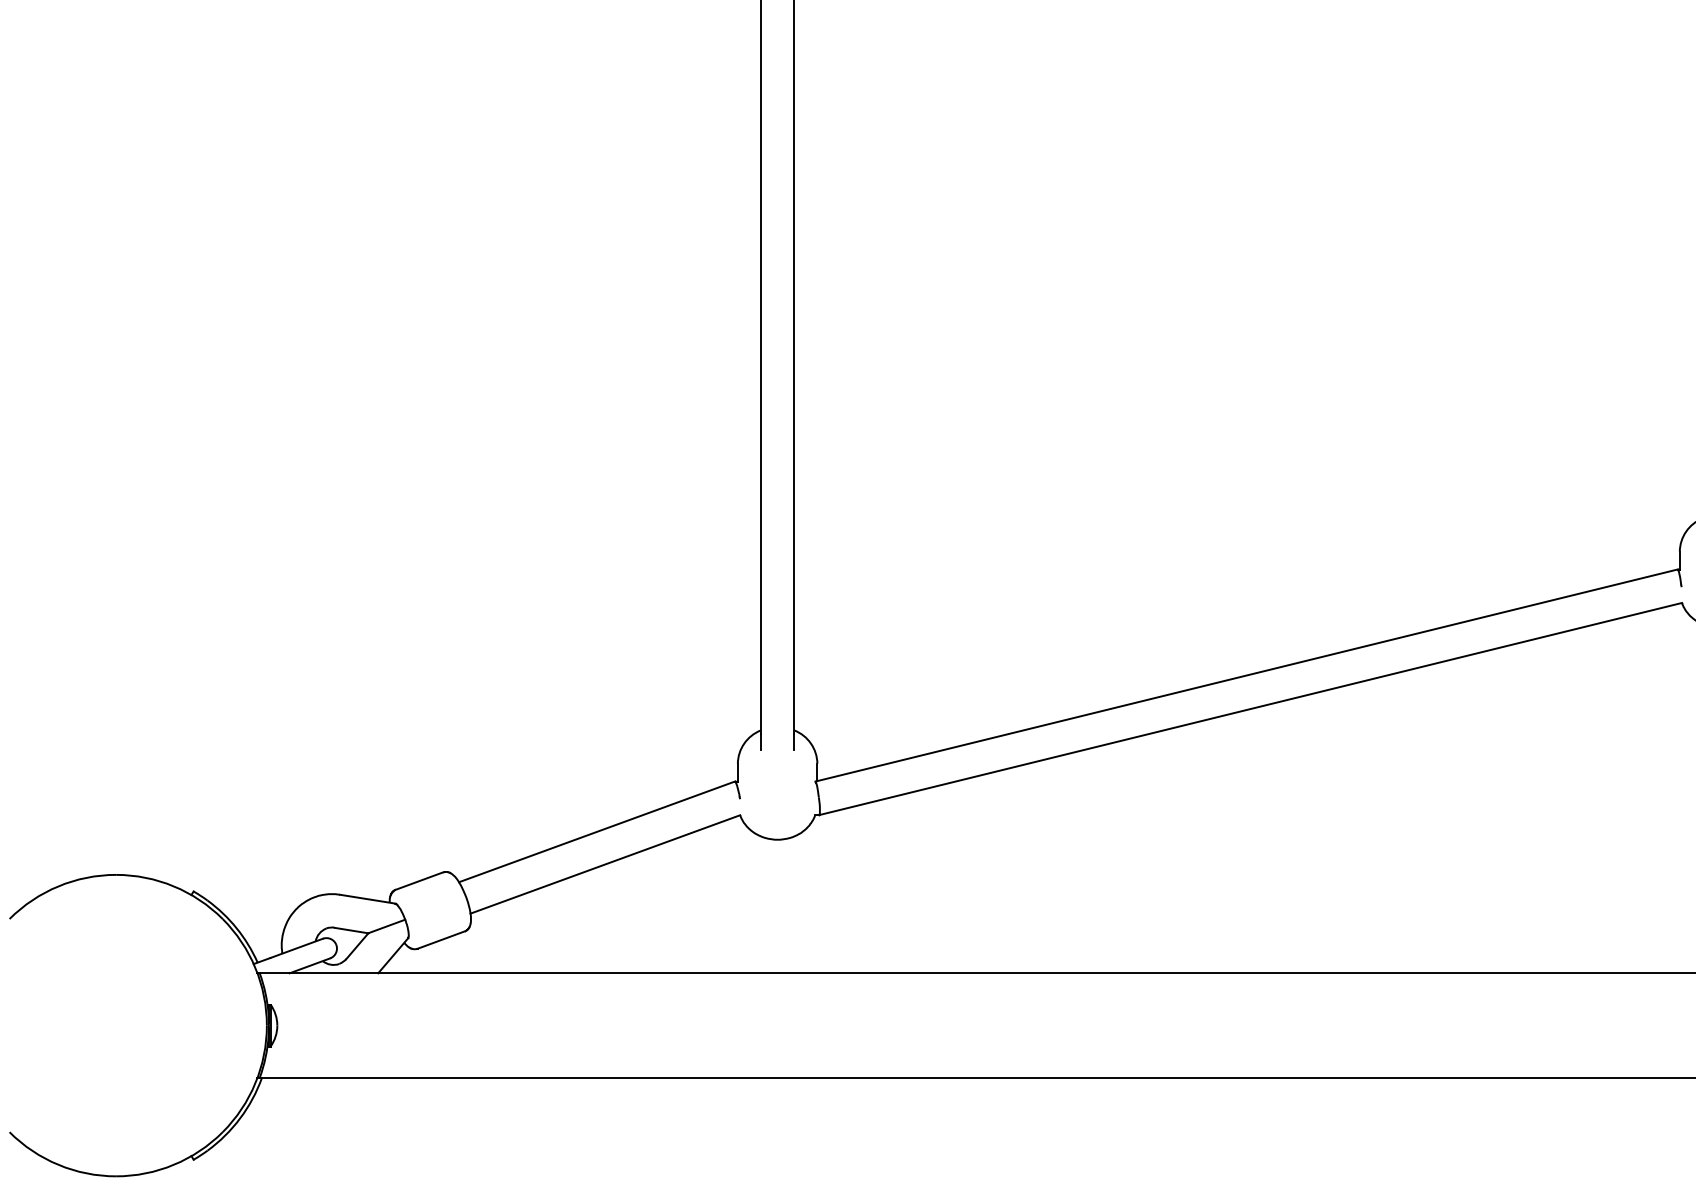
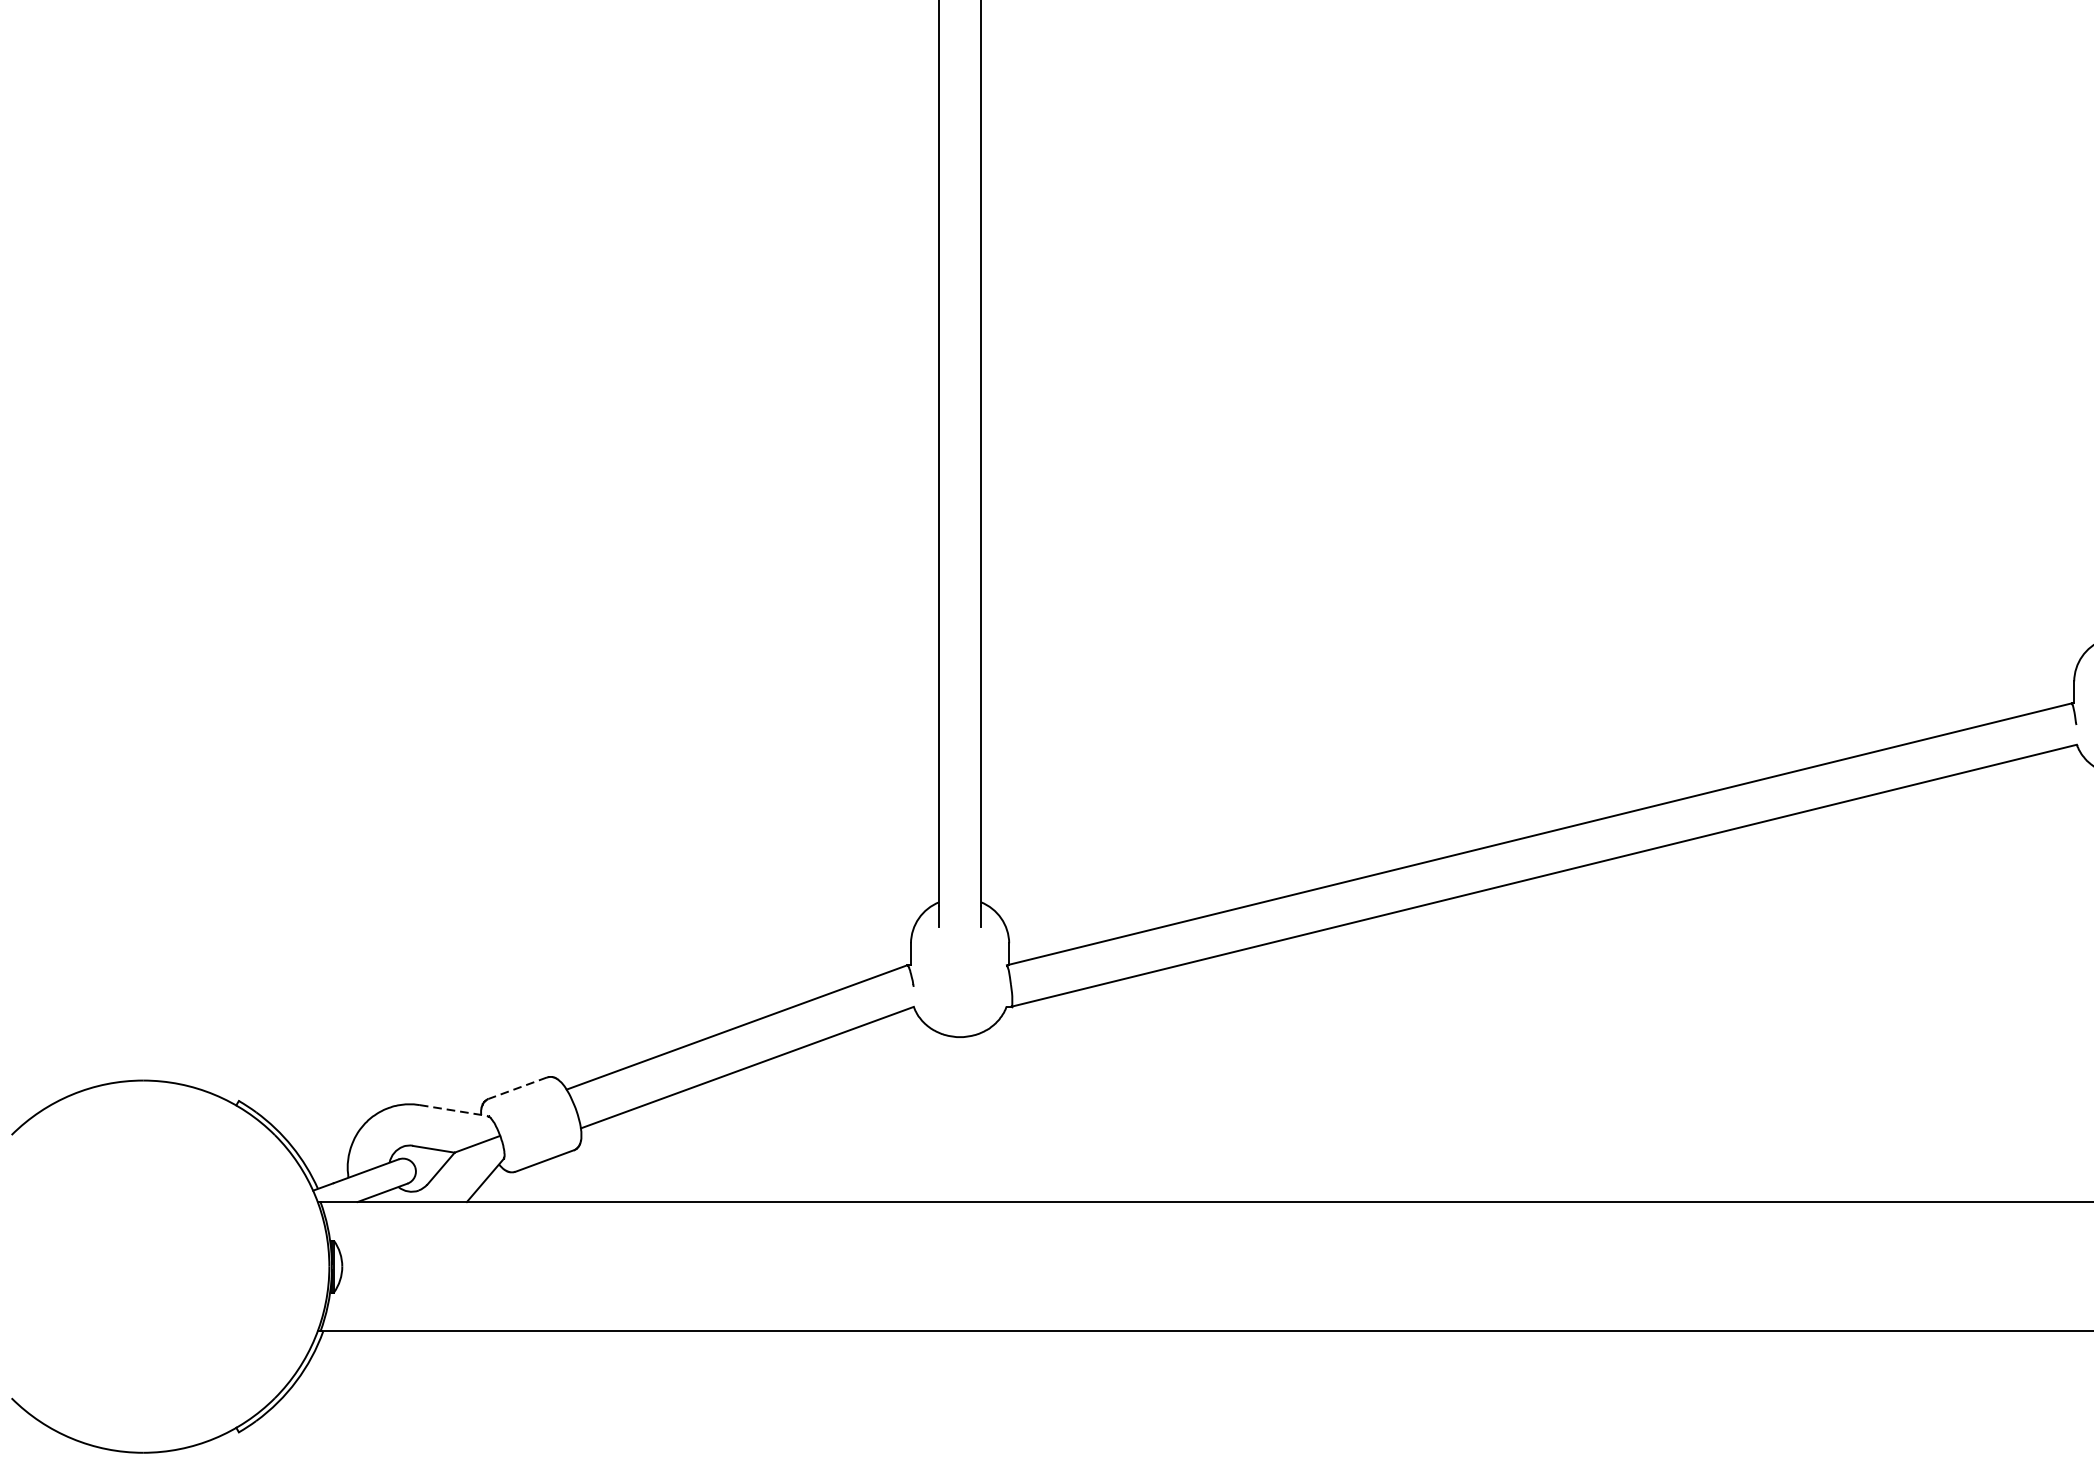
line: (419, 881) -> (517, 1088), solid -> dashed
line: (367, 899) -> (453, 1110), solid -> dashed

